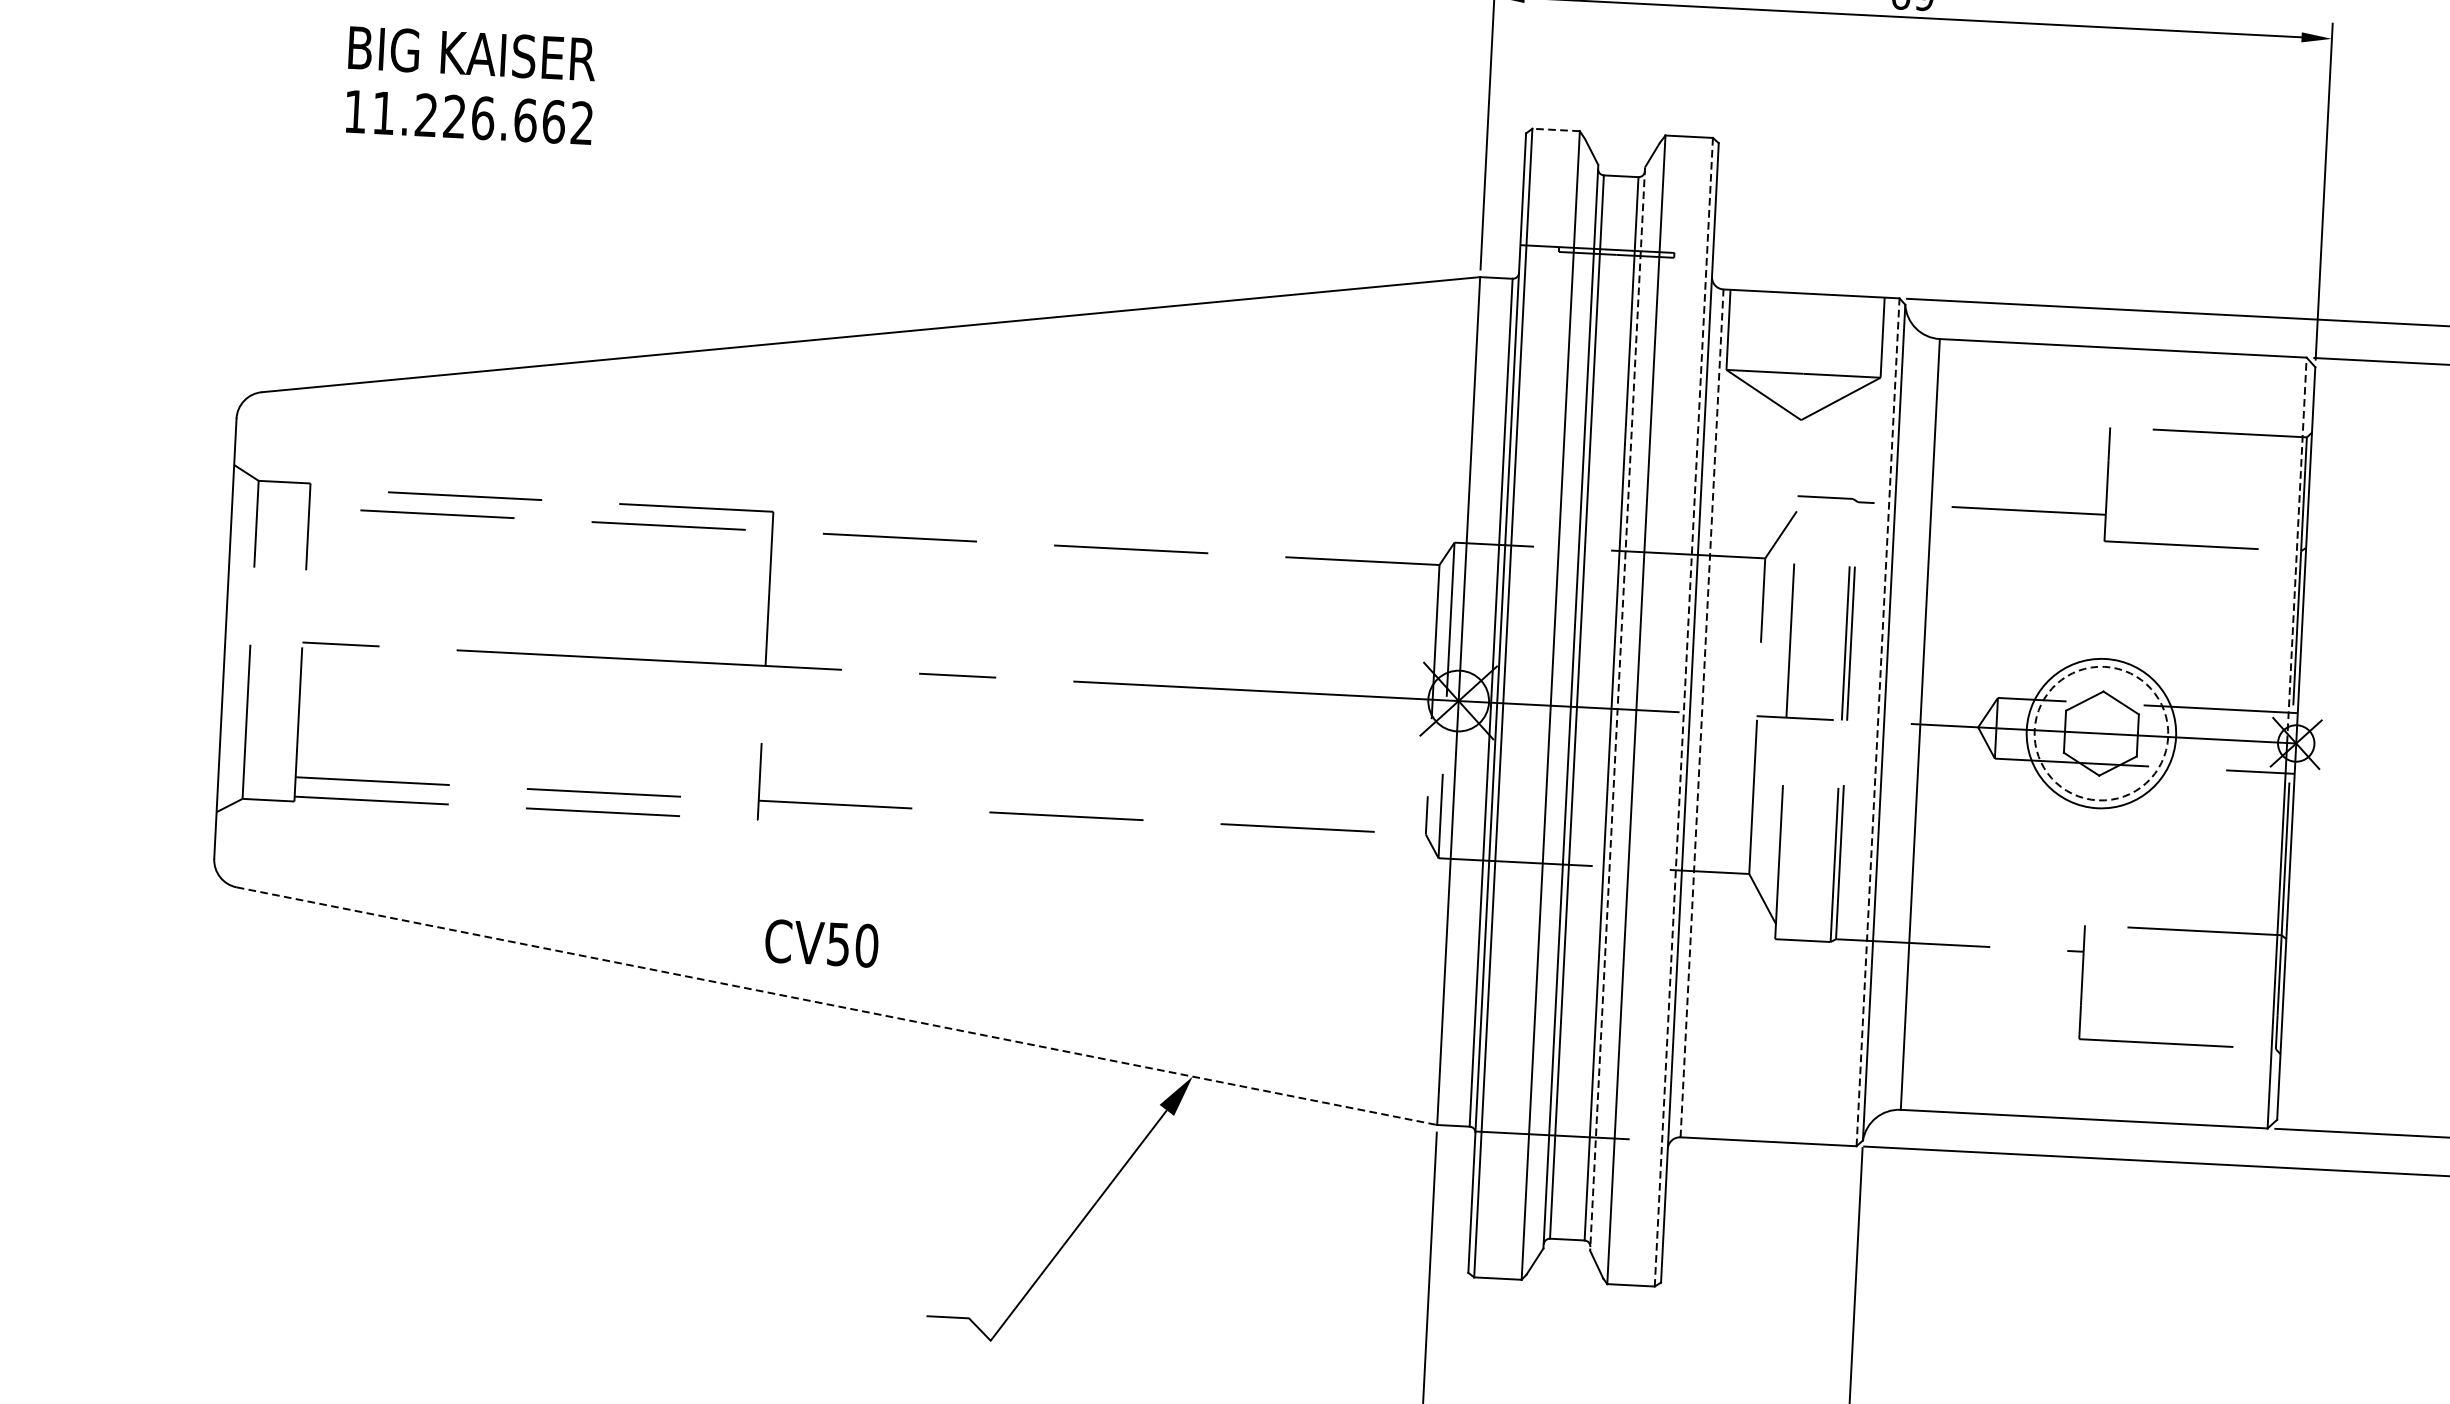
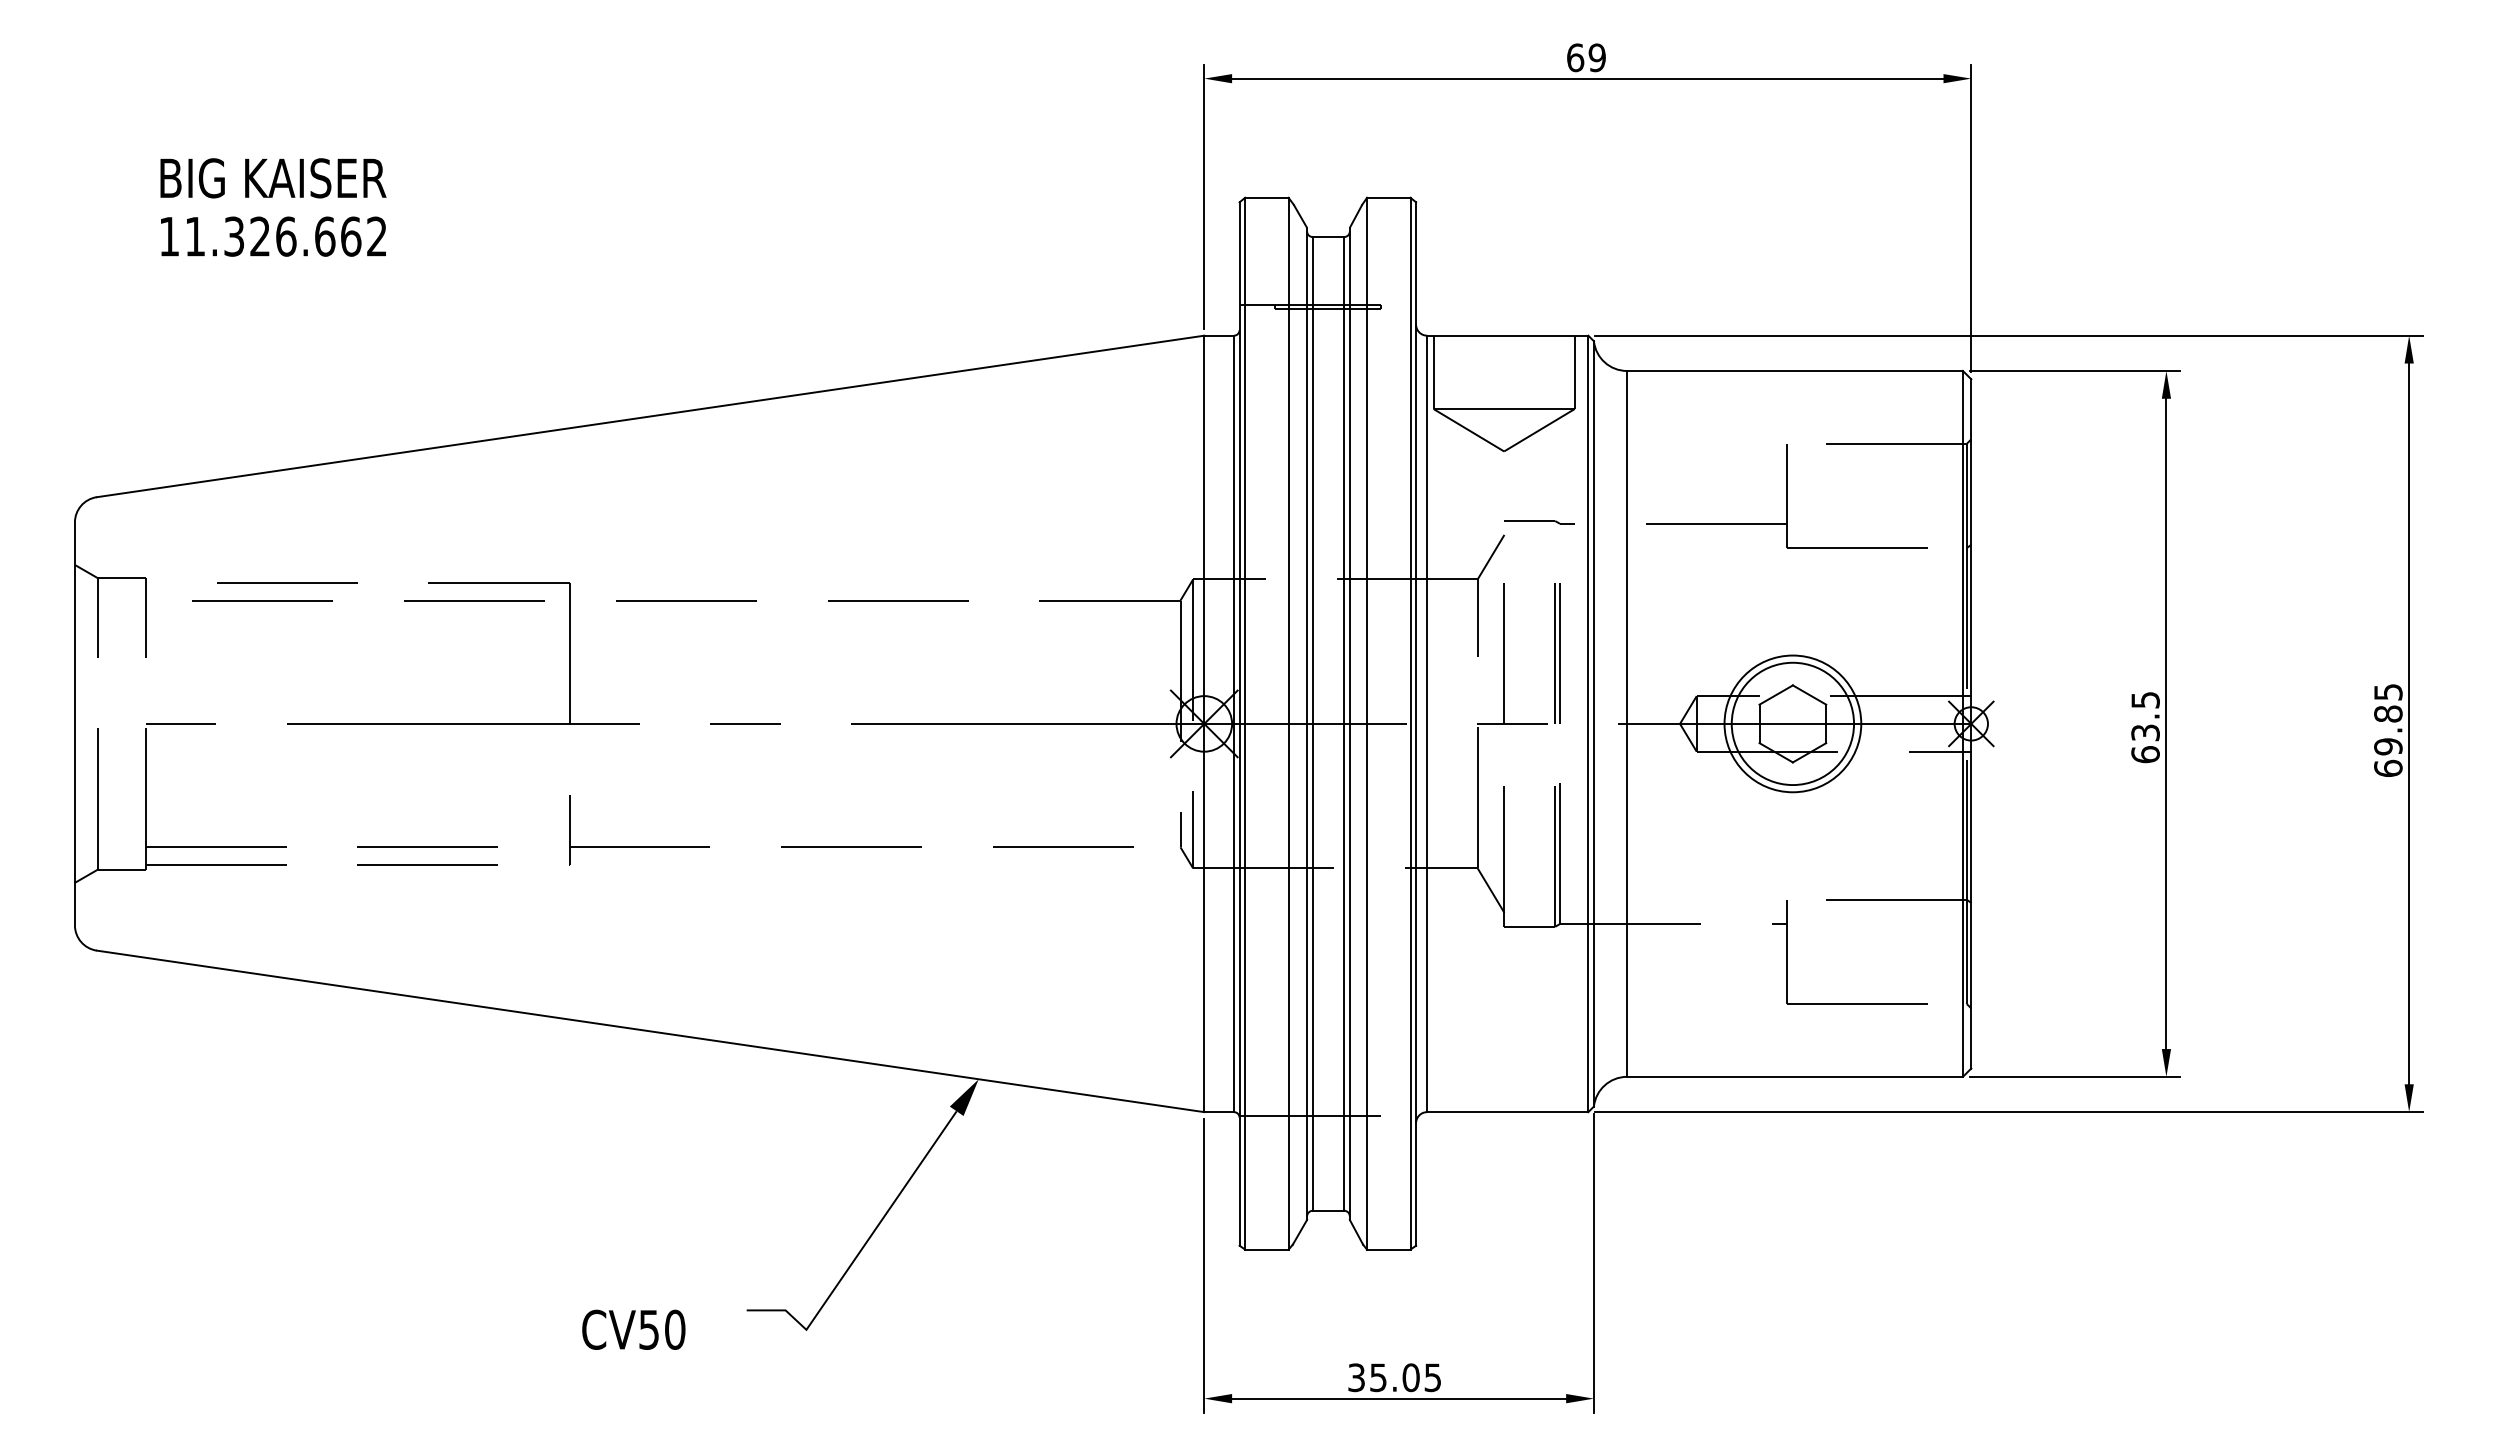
text: (425, 115) -> (233, 236), 11.226.662 -> 11.326.662
line: (1555, 129) -> (1266, 197), dashed -> solid
line: (2296, 549) -> (1962, 546), dashed -> solid
line: (1617, 709) -> (1349, 724), dashed -> solid
line: (1683, 712) -> (1410, 723), dashed -> solid
line: (1702, 712) -> (1427, 723), dashed -> solid
line: (1878, 721) -> (1588, 723), dashed -> solid
circle: (2101, 733) -> (1792, 723), dashed -> solid
text: (821, 943) -> (633, 1329), moved
line: (836, 1006) -> (650, 1031), dashed -> solid

